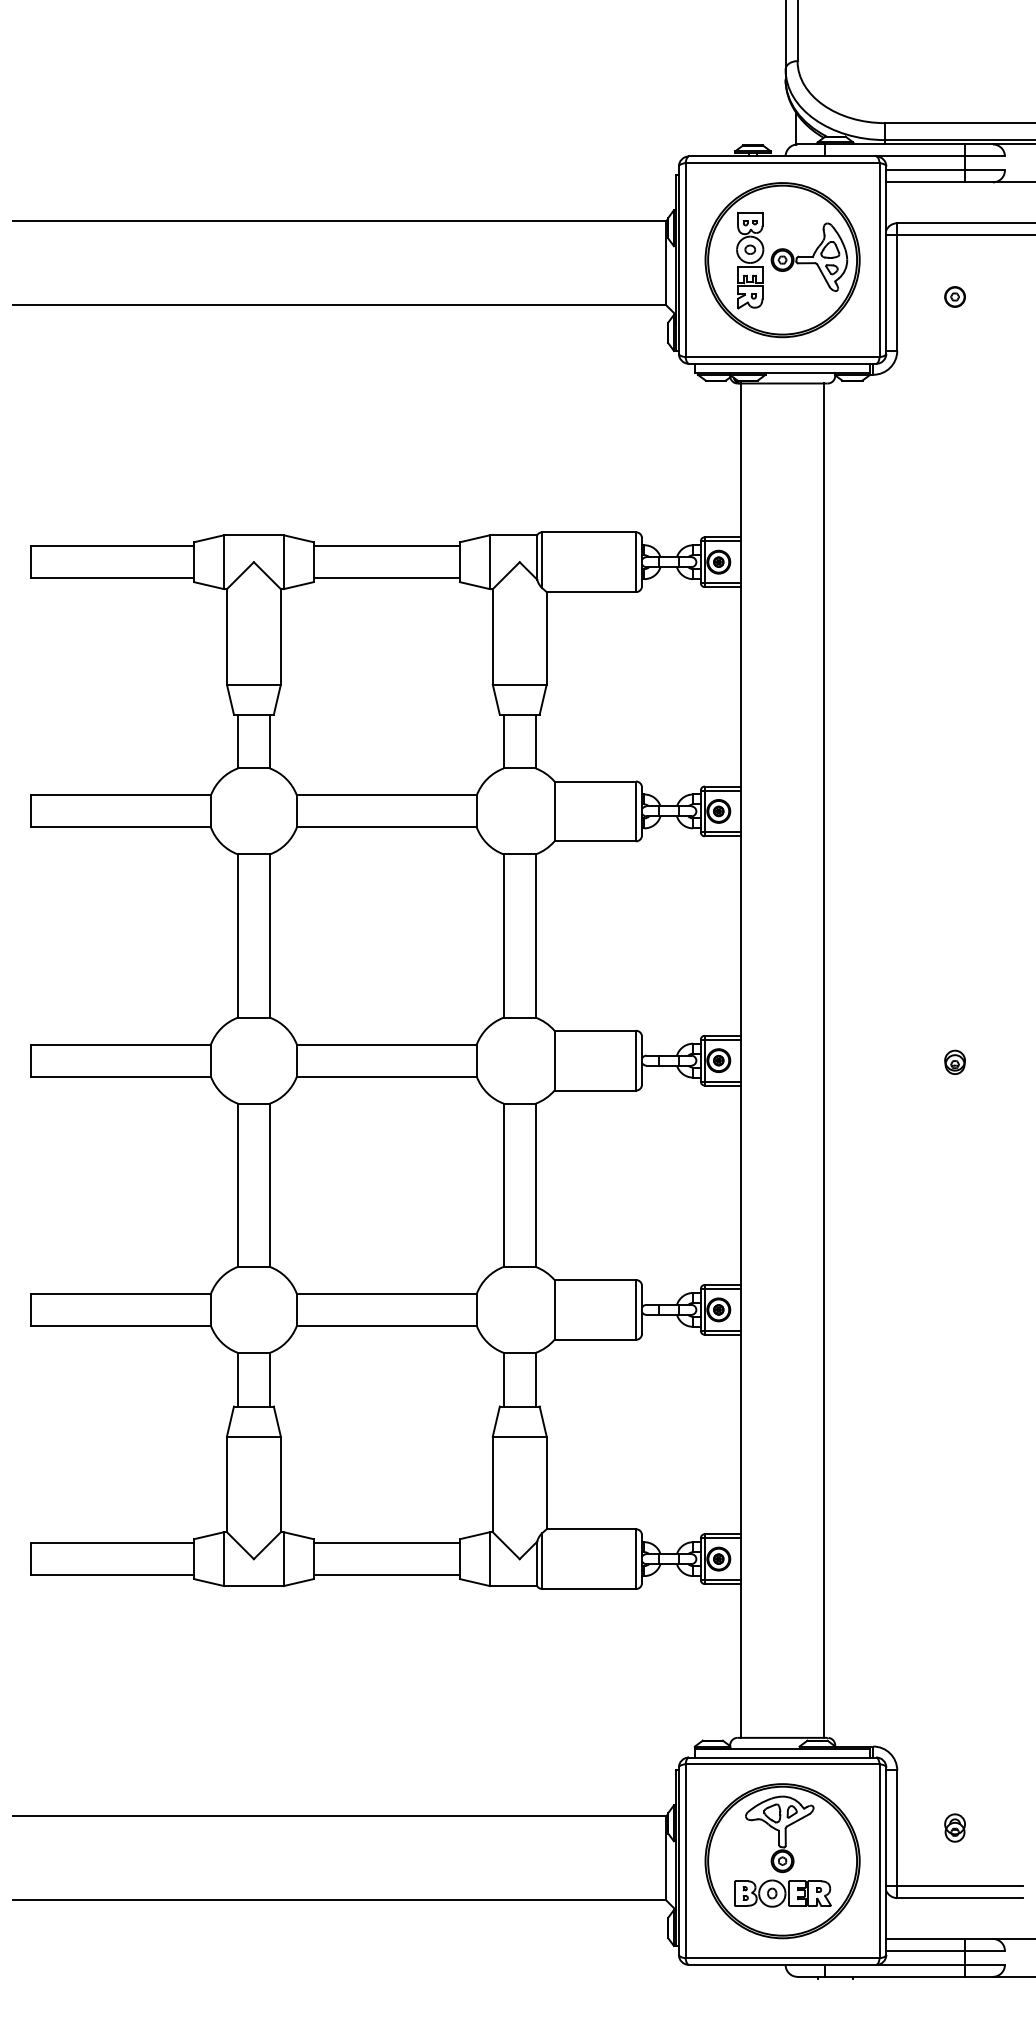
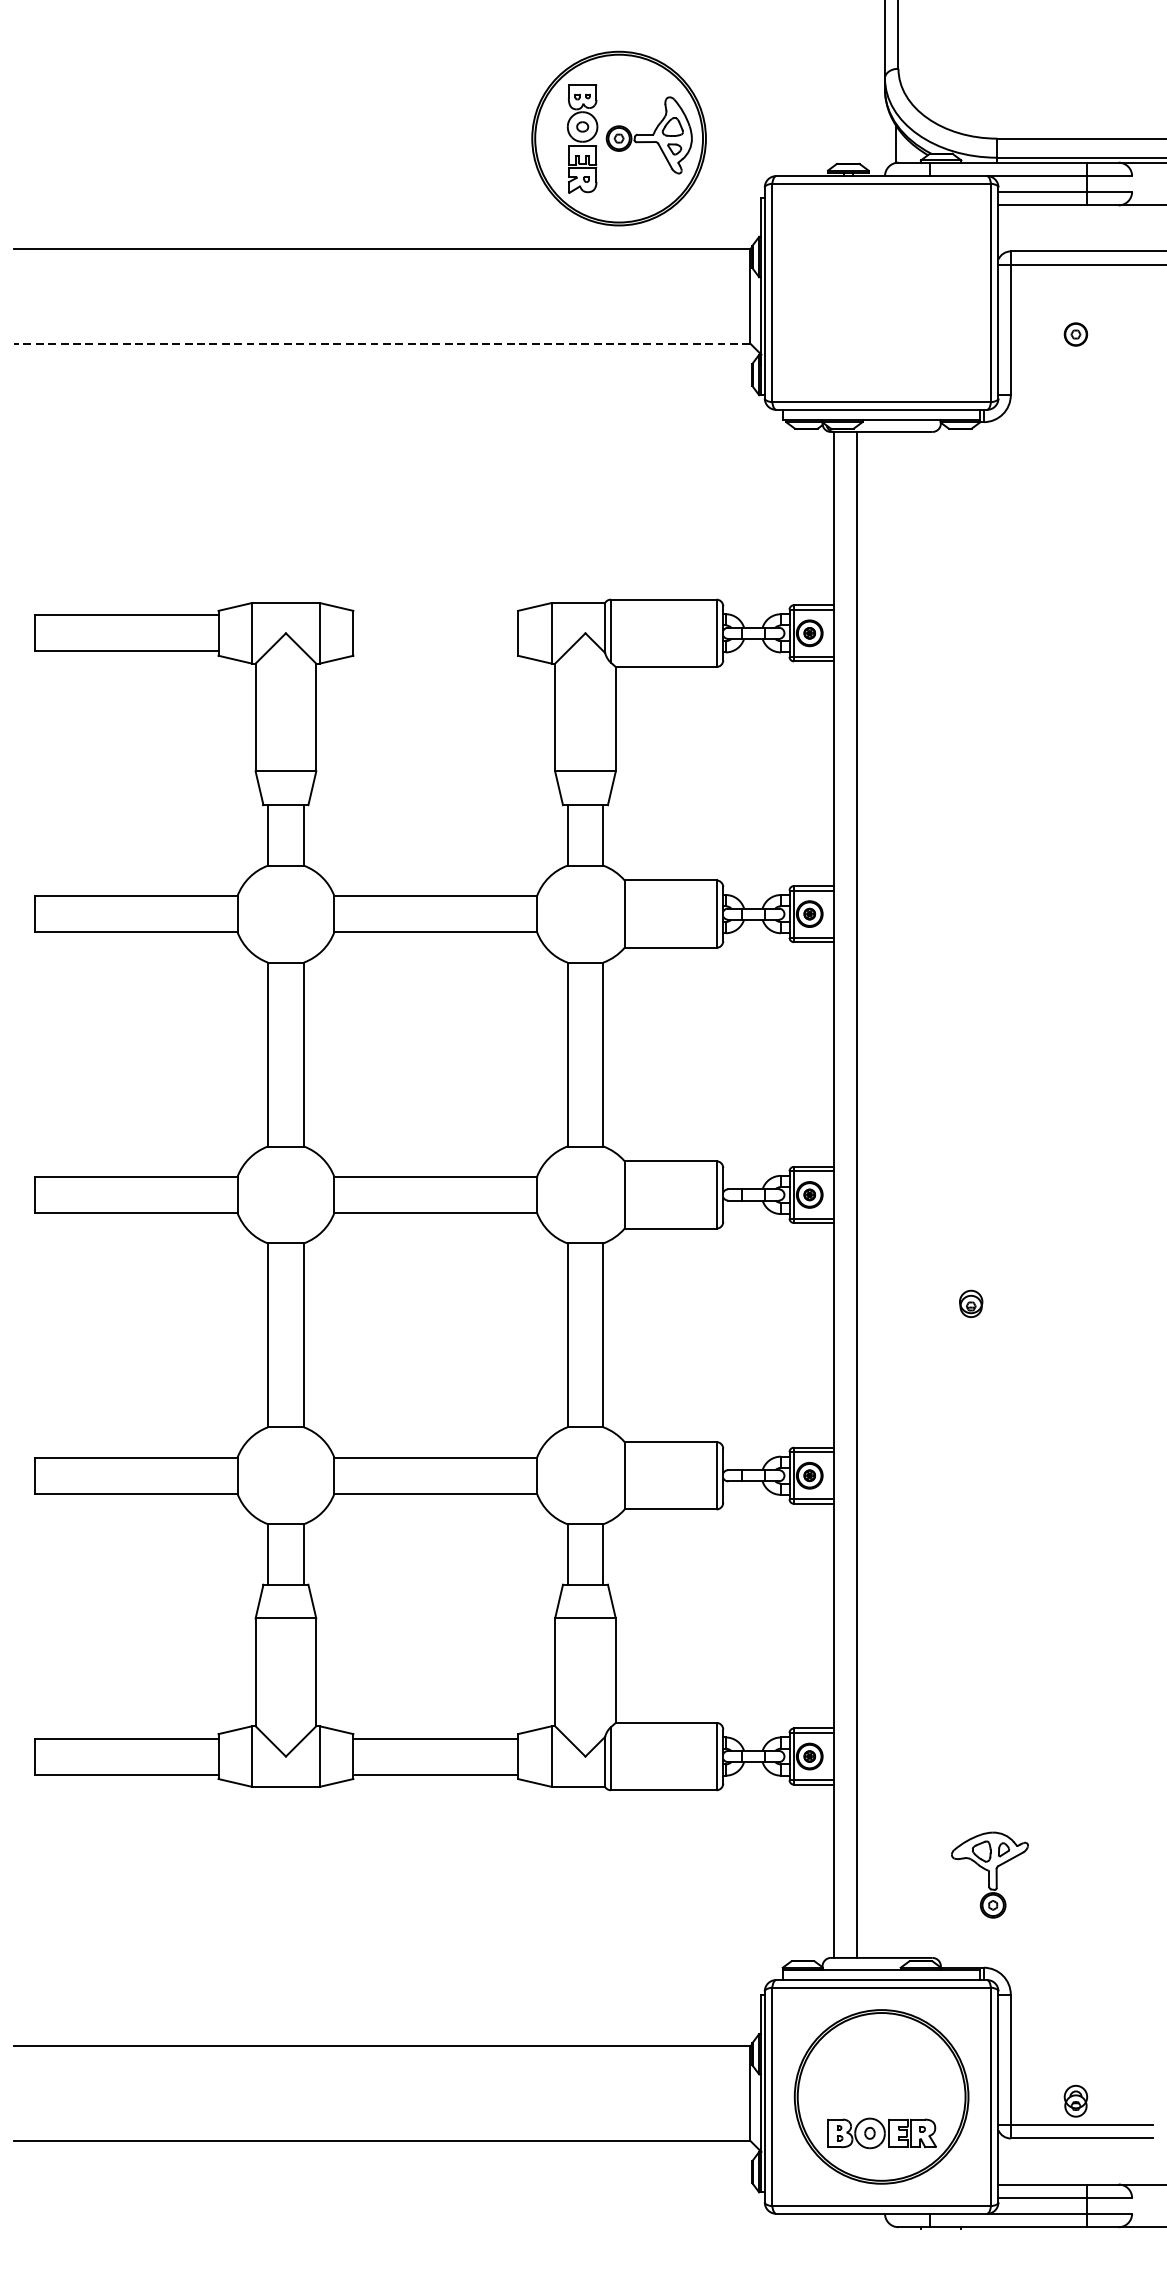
part: (782, 260) -> (618, 139), moved
line: (338, 305) -> (381, 344), solid -> dashed
line: (386, 546) -> (435, 615), removed
line: (386, 578) -> (435, 651), removed
line: (824, 1060) -> (856, 1194), moved
part: (954, 1061) -> (970, 1302), moved
part: (954, 1827) -> (1075, 2100), moved
part: (779, 1834) -> (989, 1875), moved

